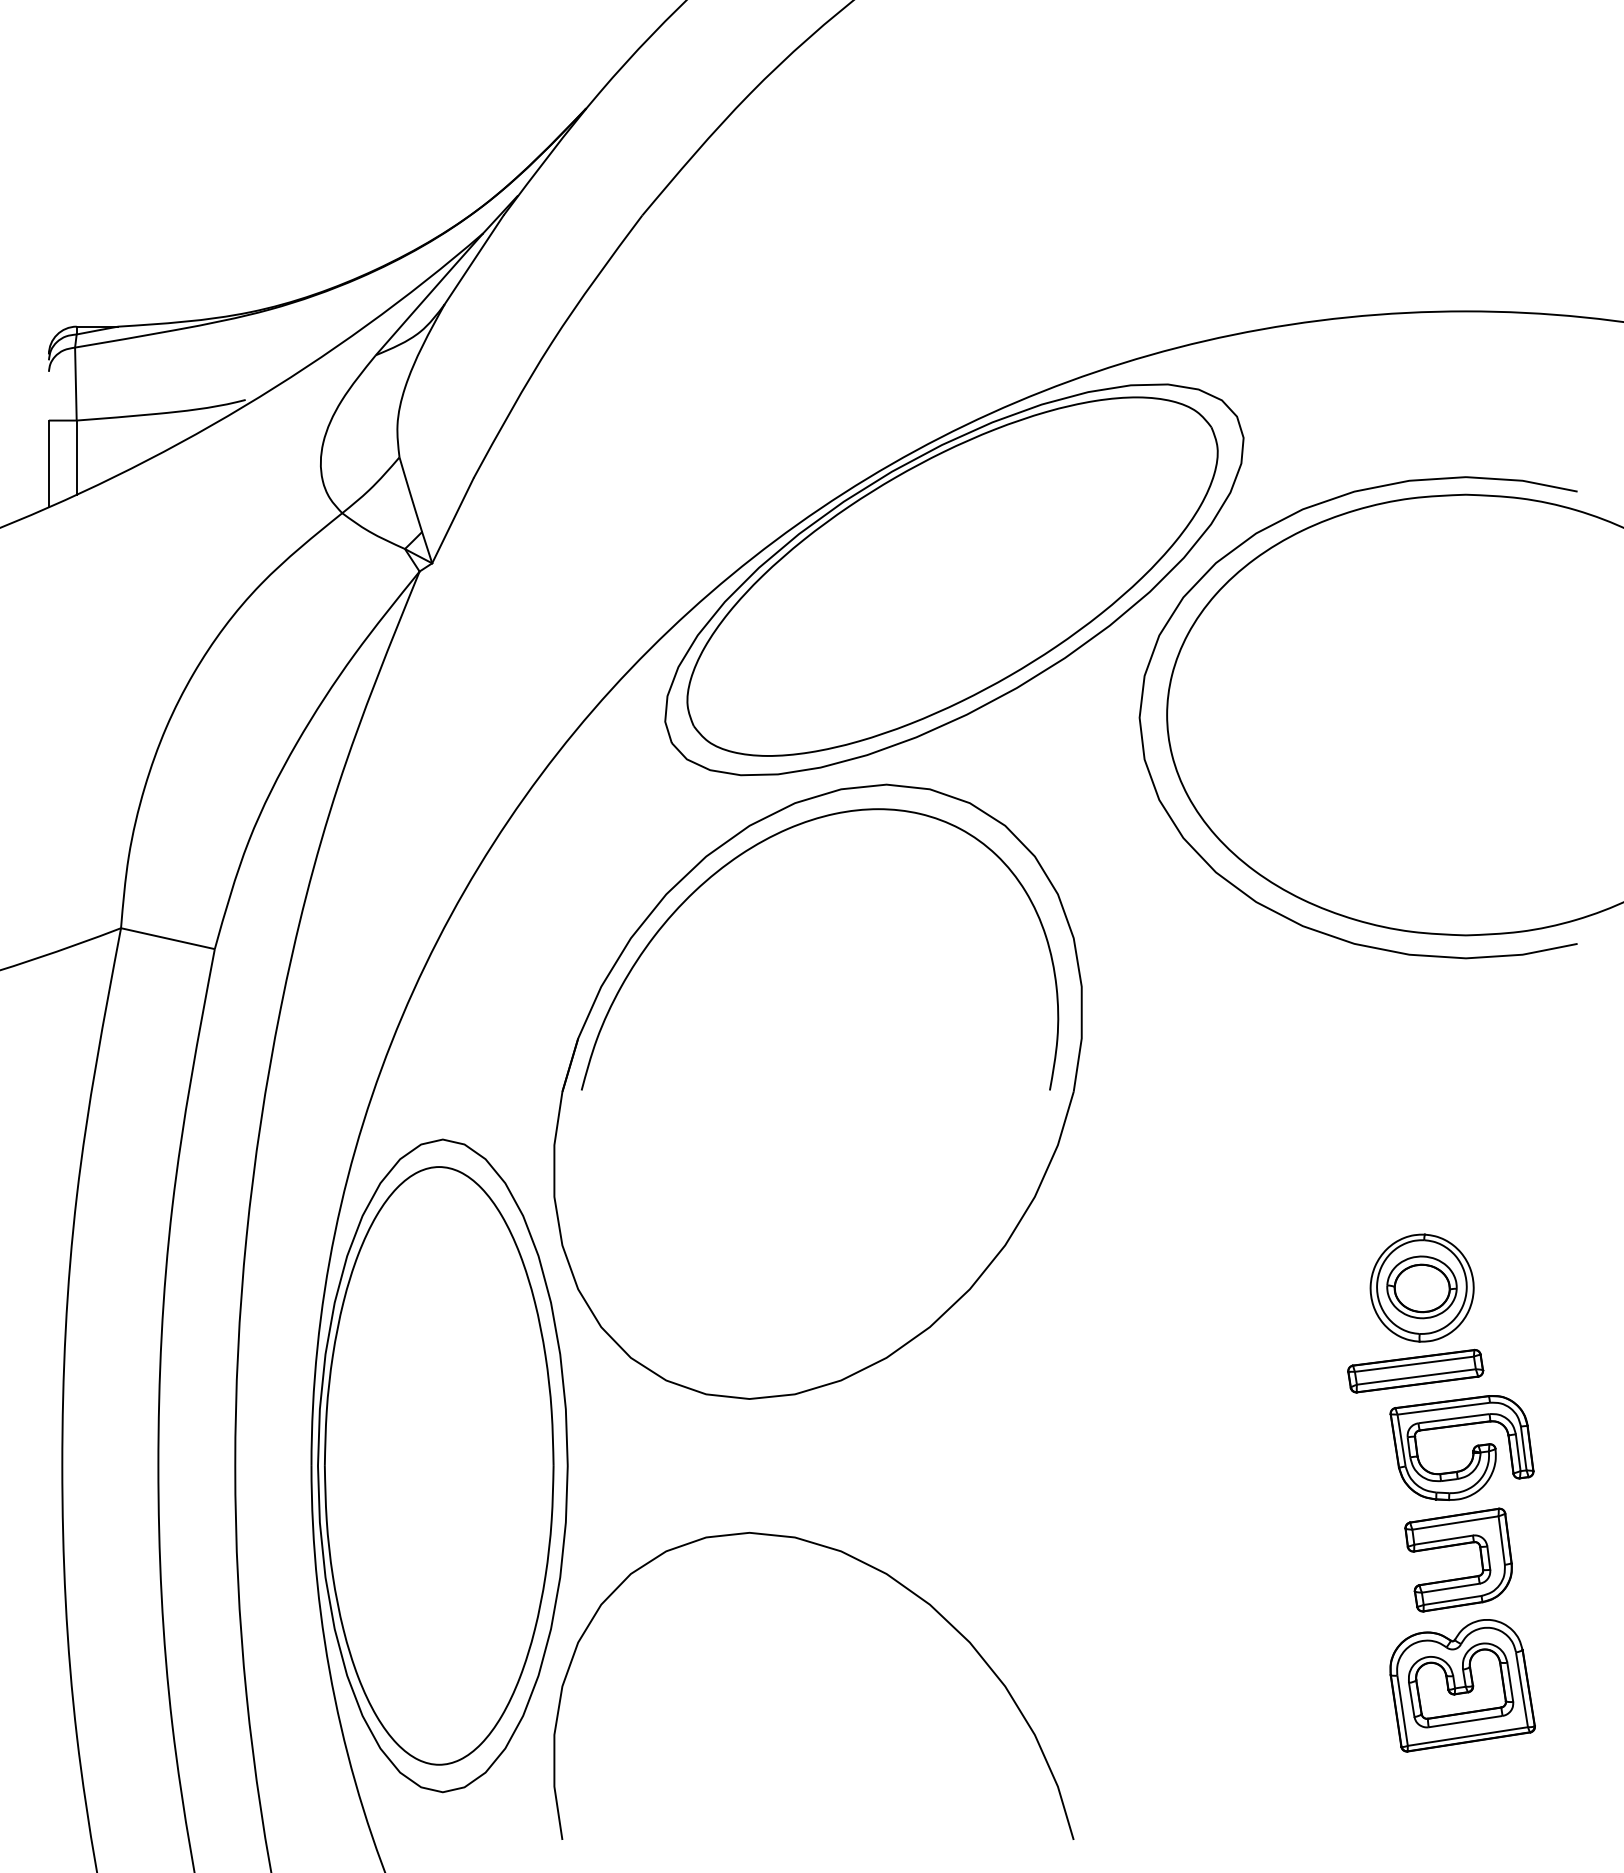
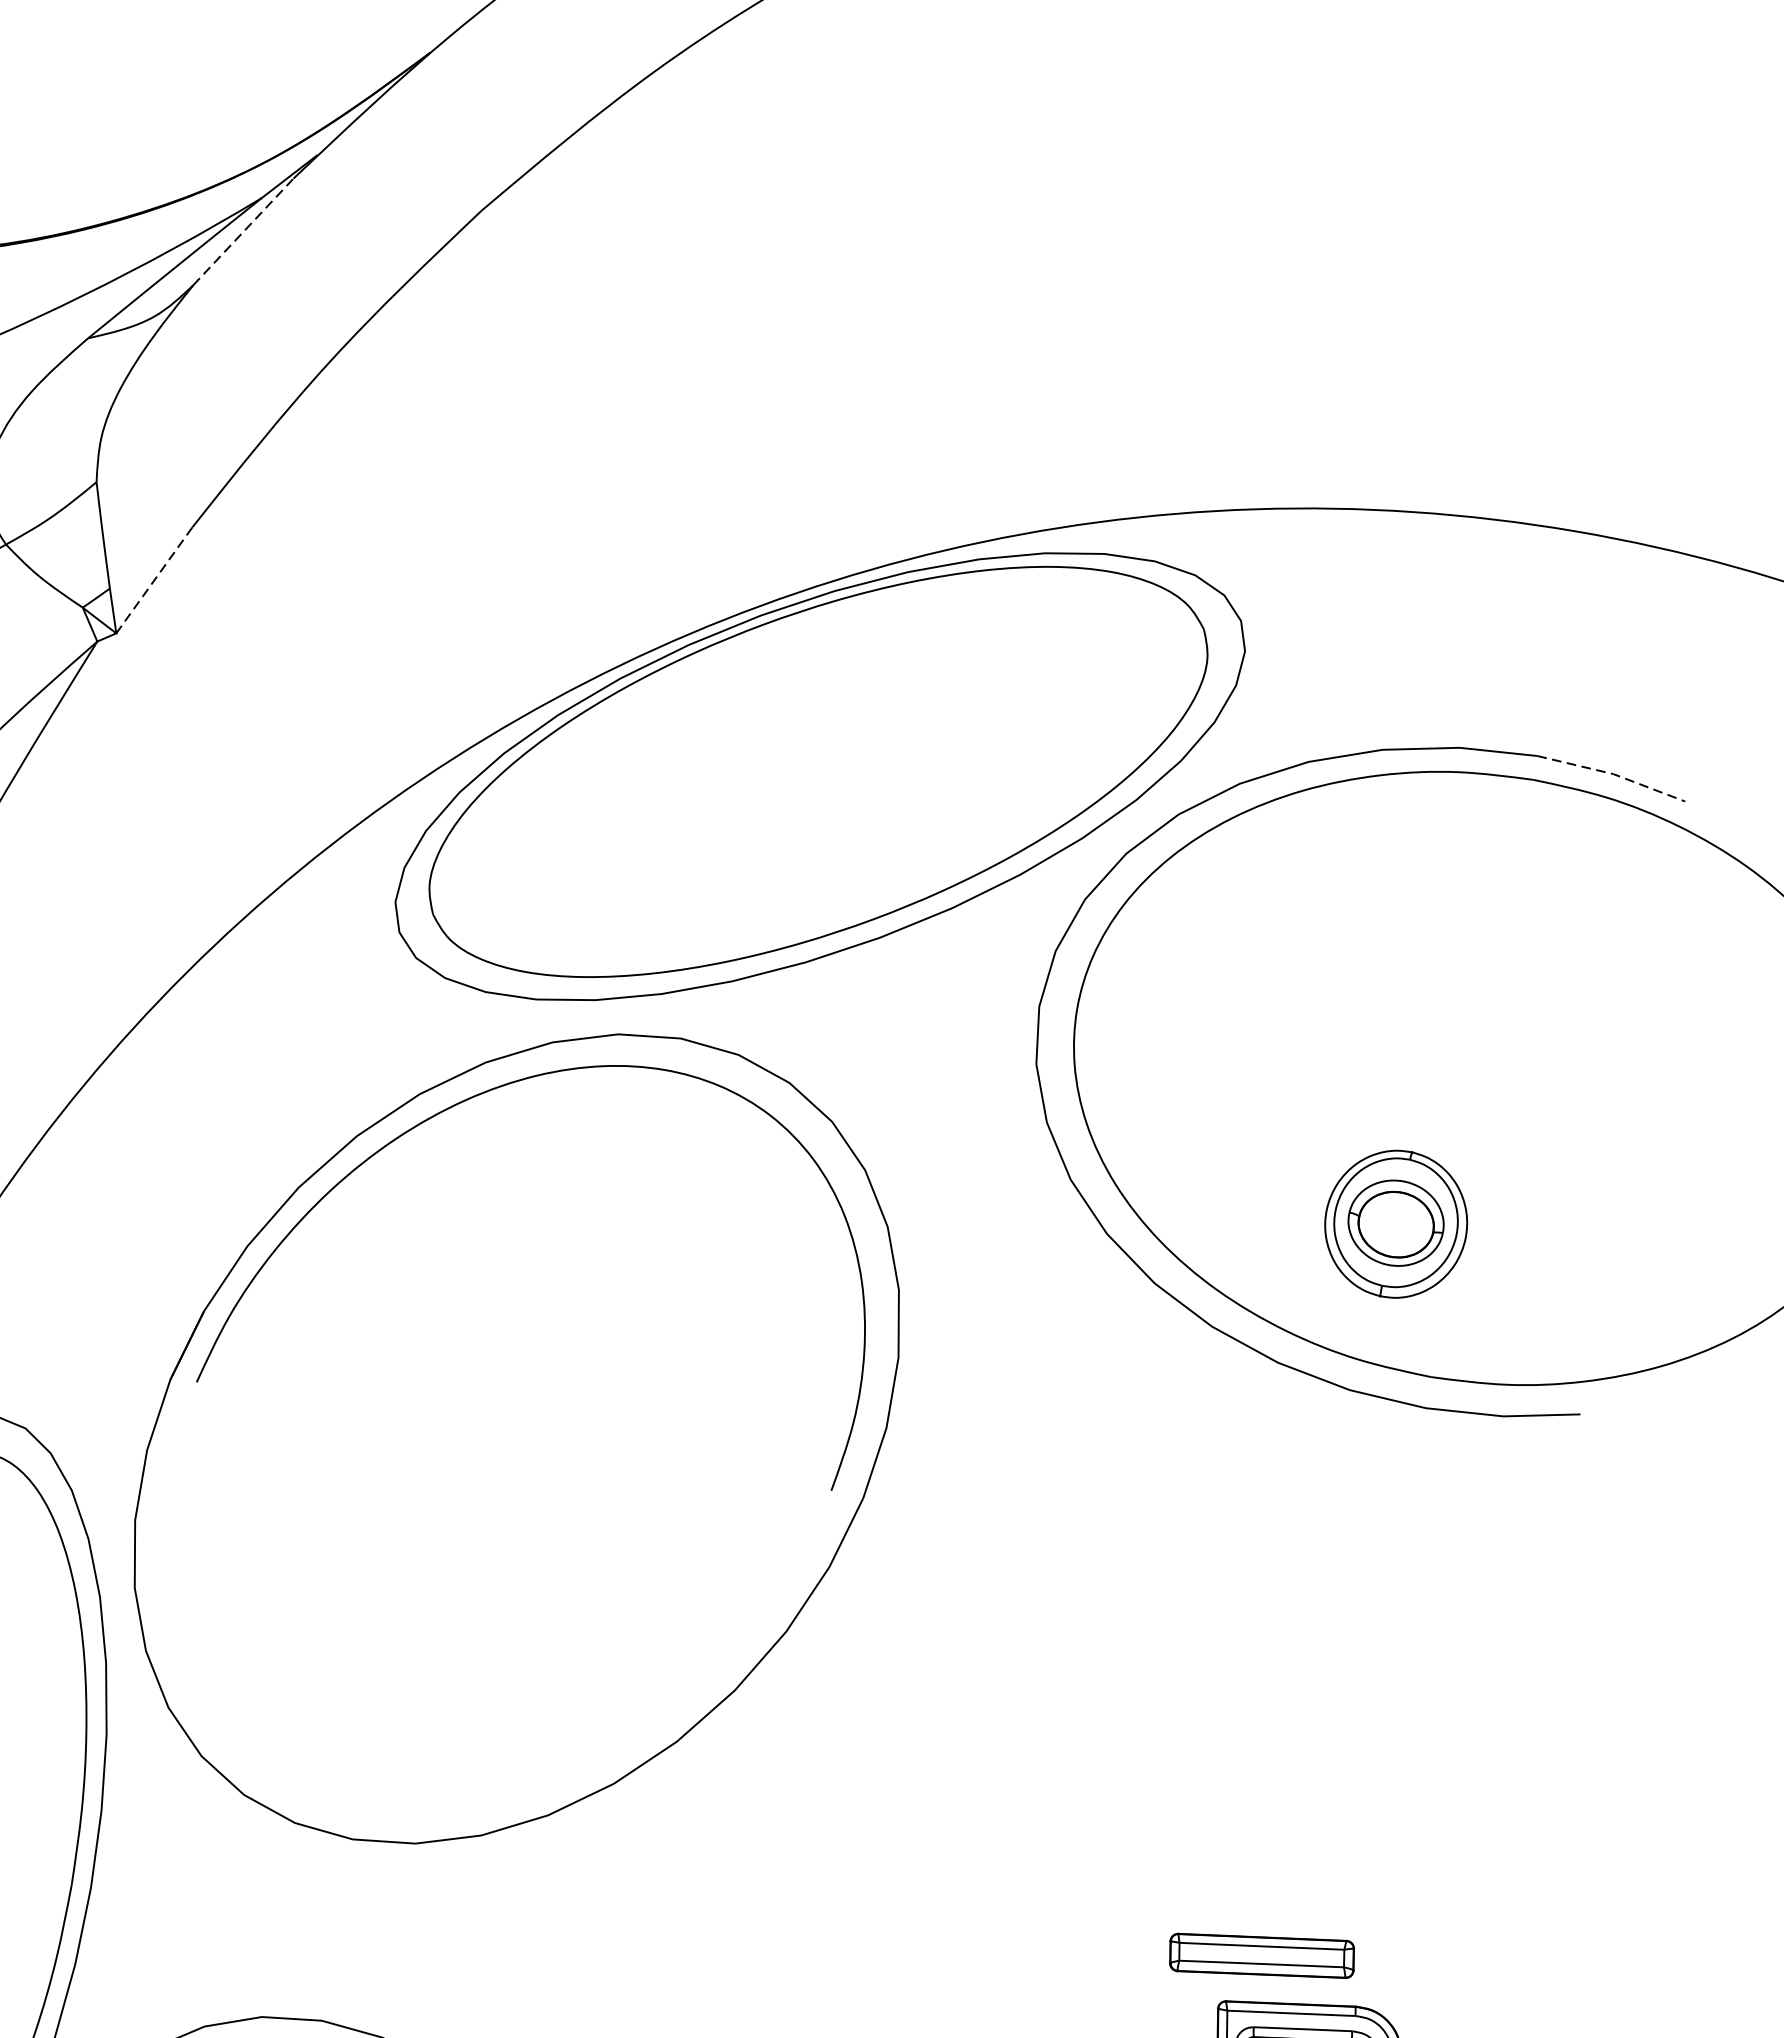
line: (474, 259) -> (244, 231), solid -> dashed
line: (1522, 480) -> (1613, 773), solid -> dashed
line: (452, 521) -> (153, 581), solid -> dashed
part: (1421, 1287) -> (1395, 1223), moved

